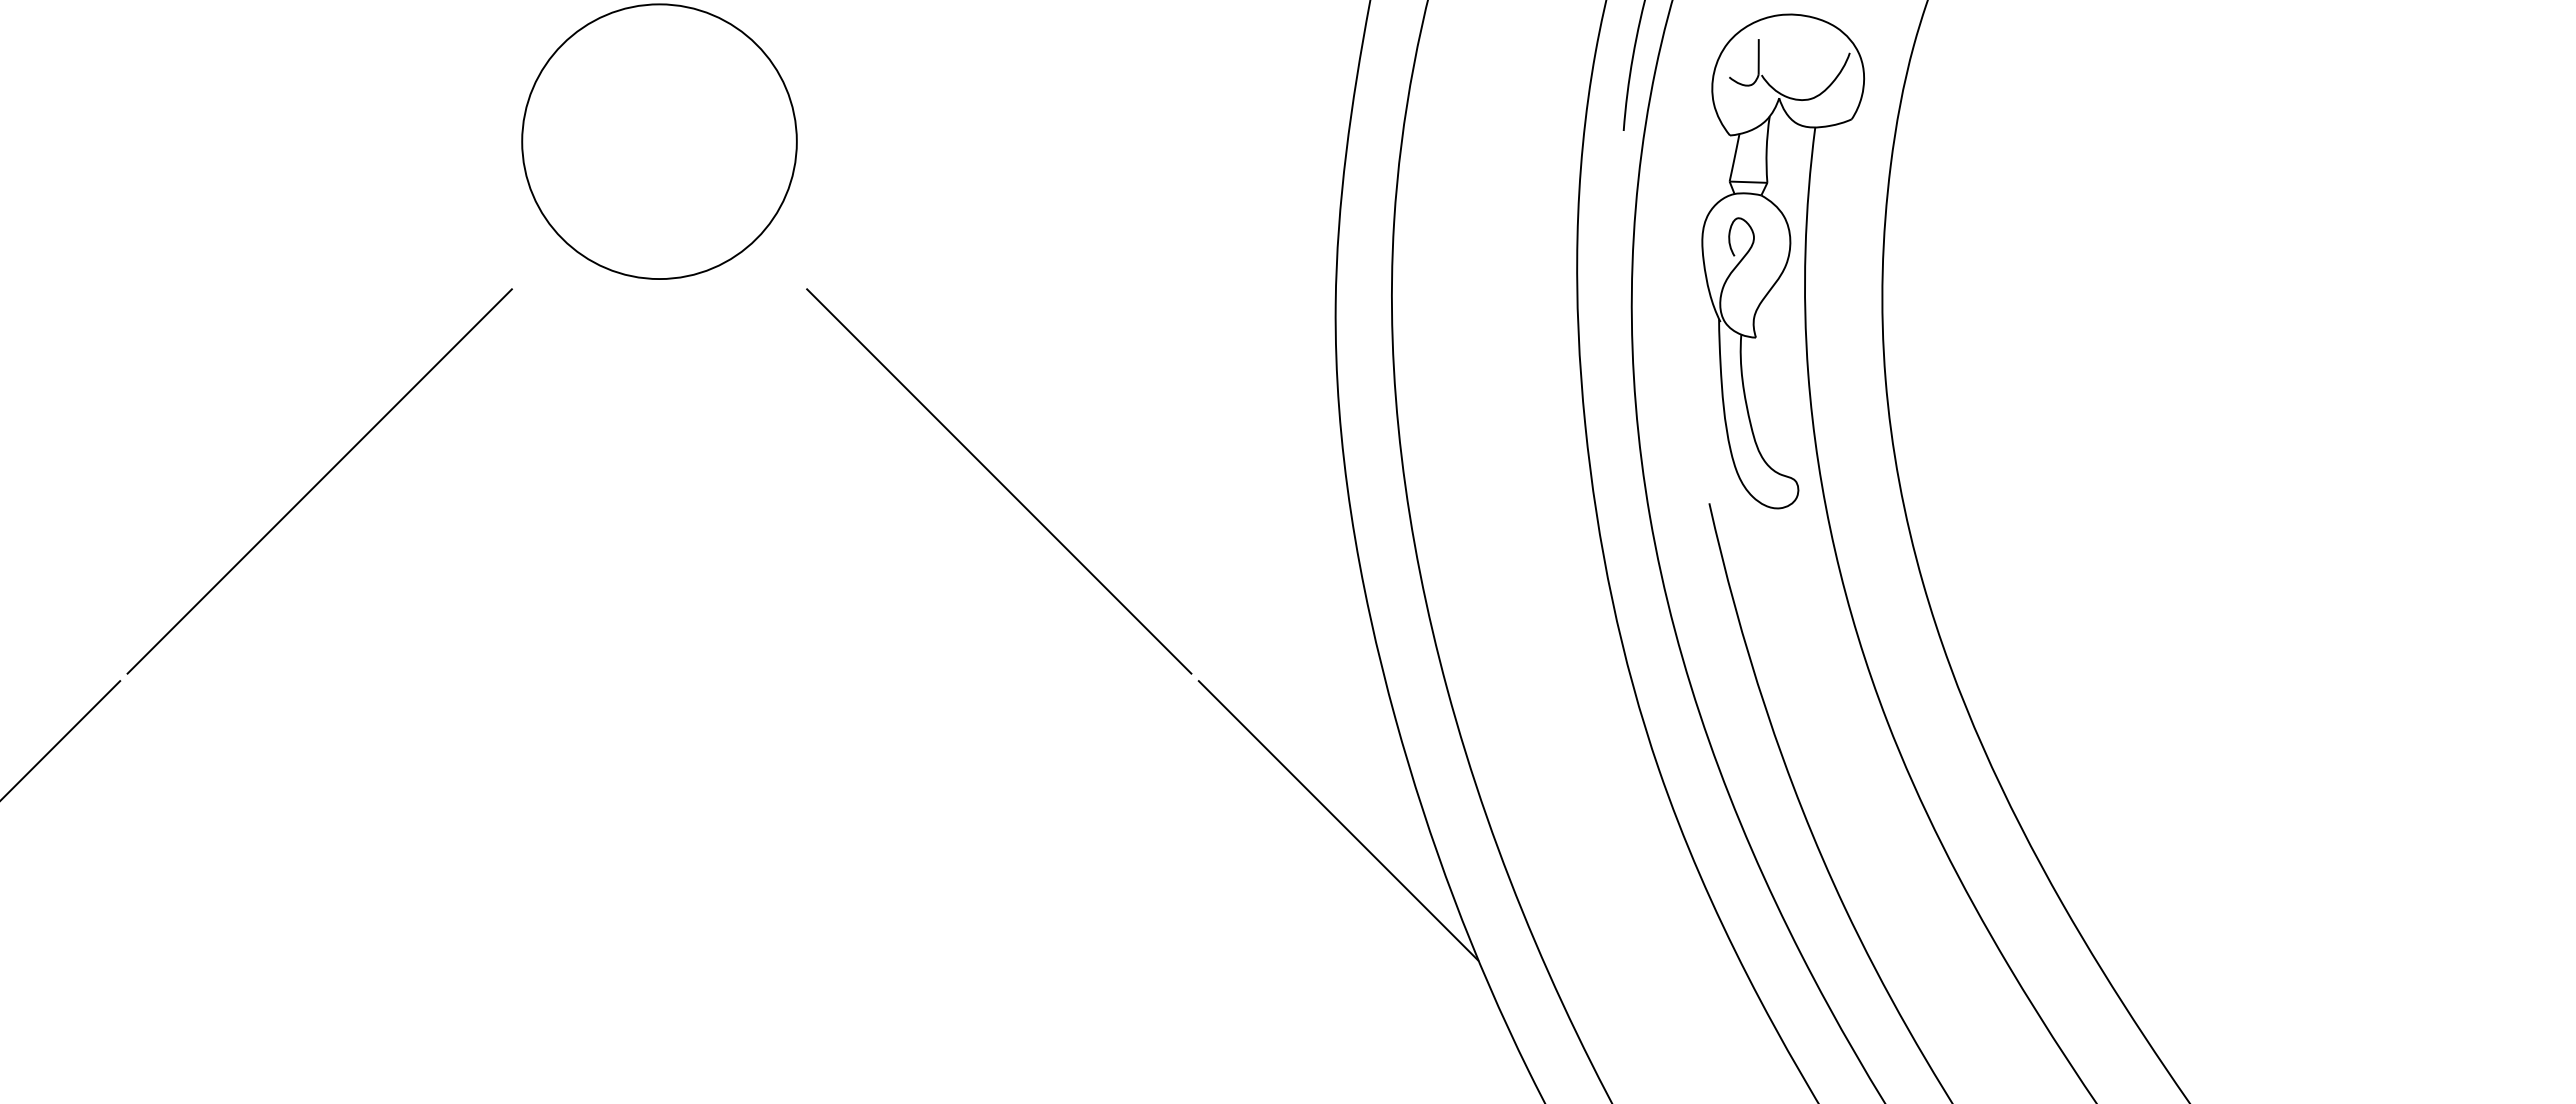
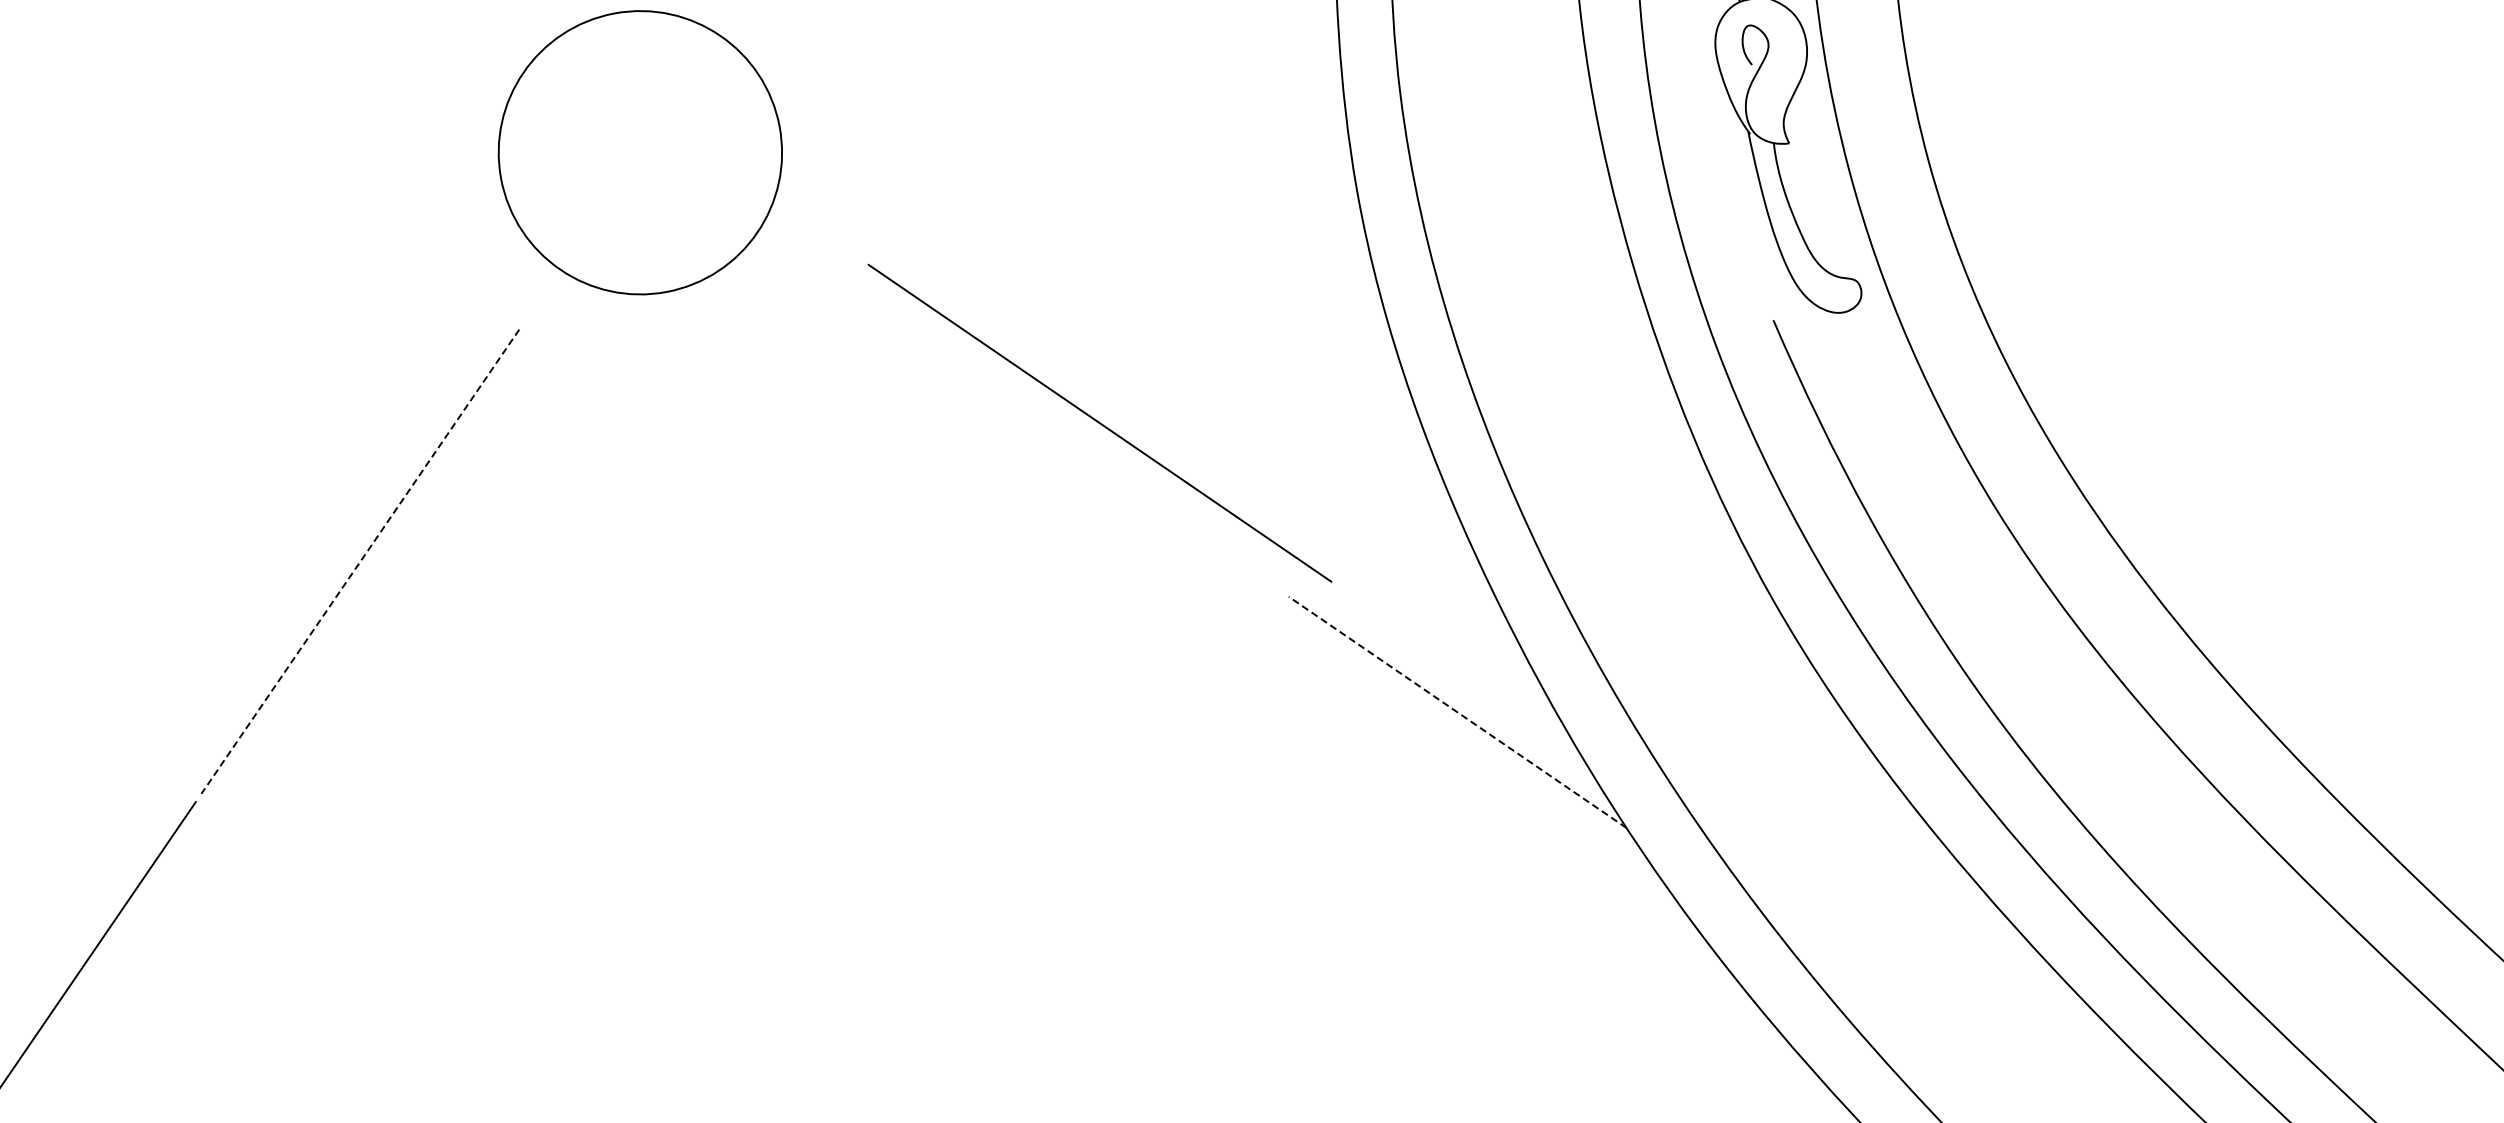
line: (319, 481) -> (360, 561), solid -> dashed
line: (999, 481) -> (1100, 423), moved
line: (1338, 820) -> (1457, 712), solid -> dashed

